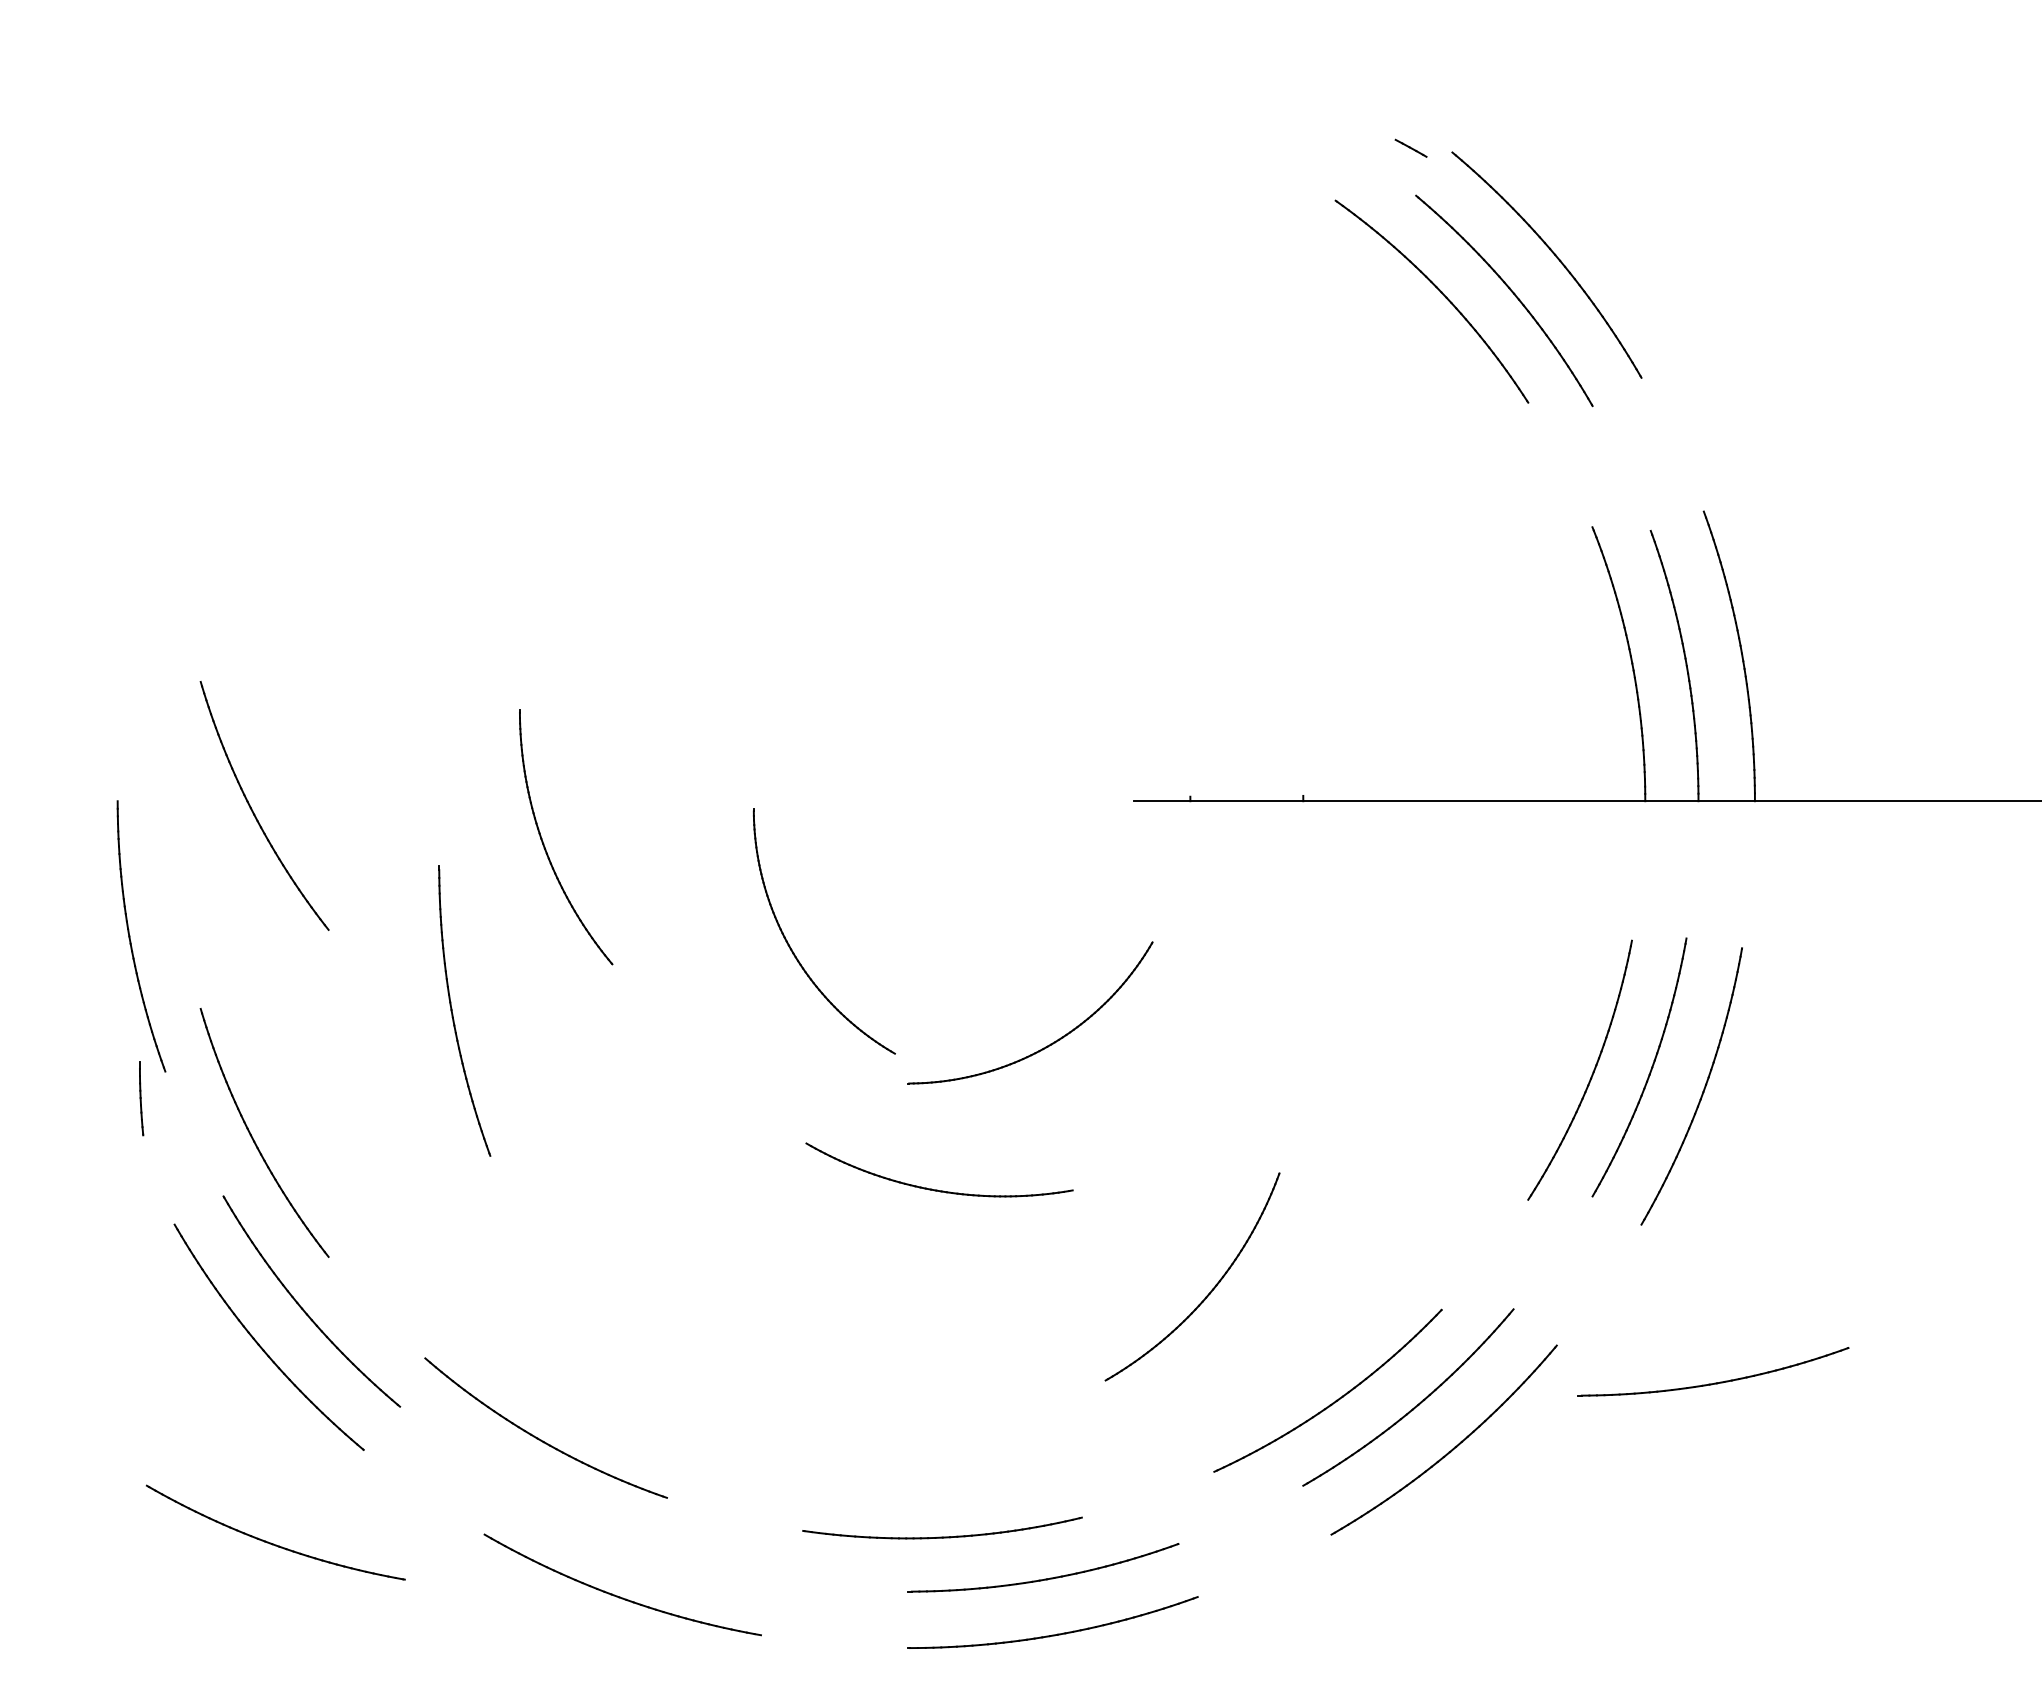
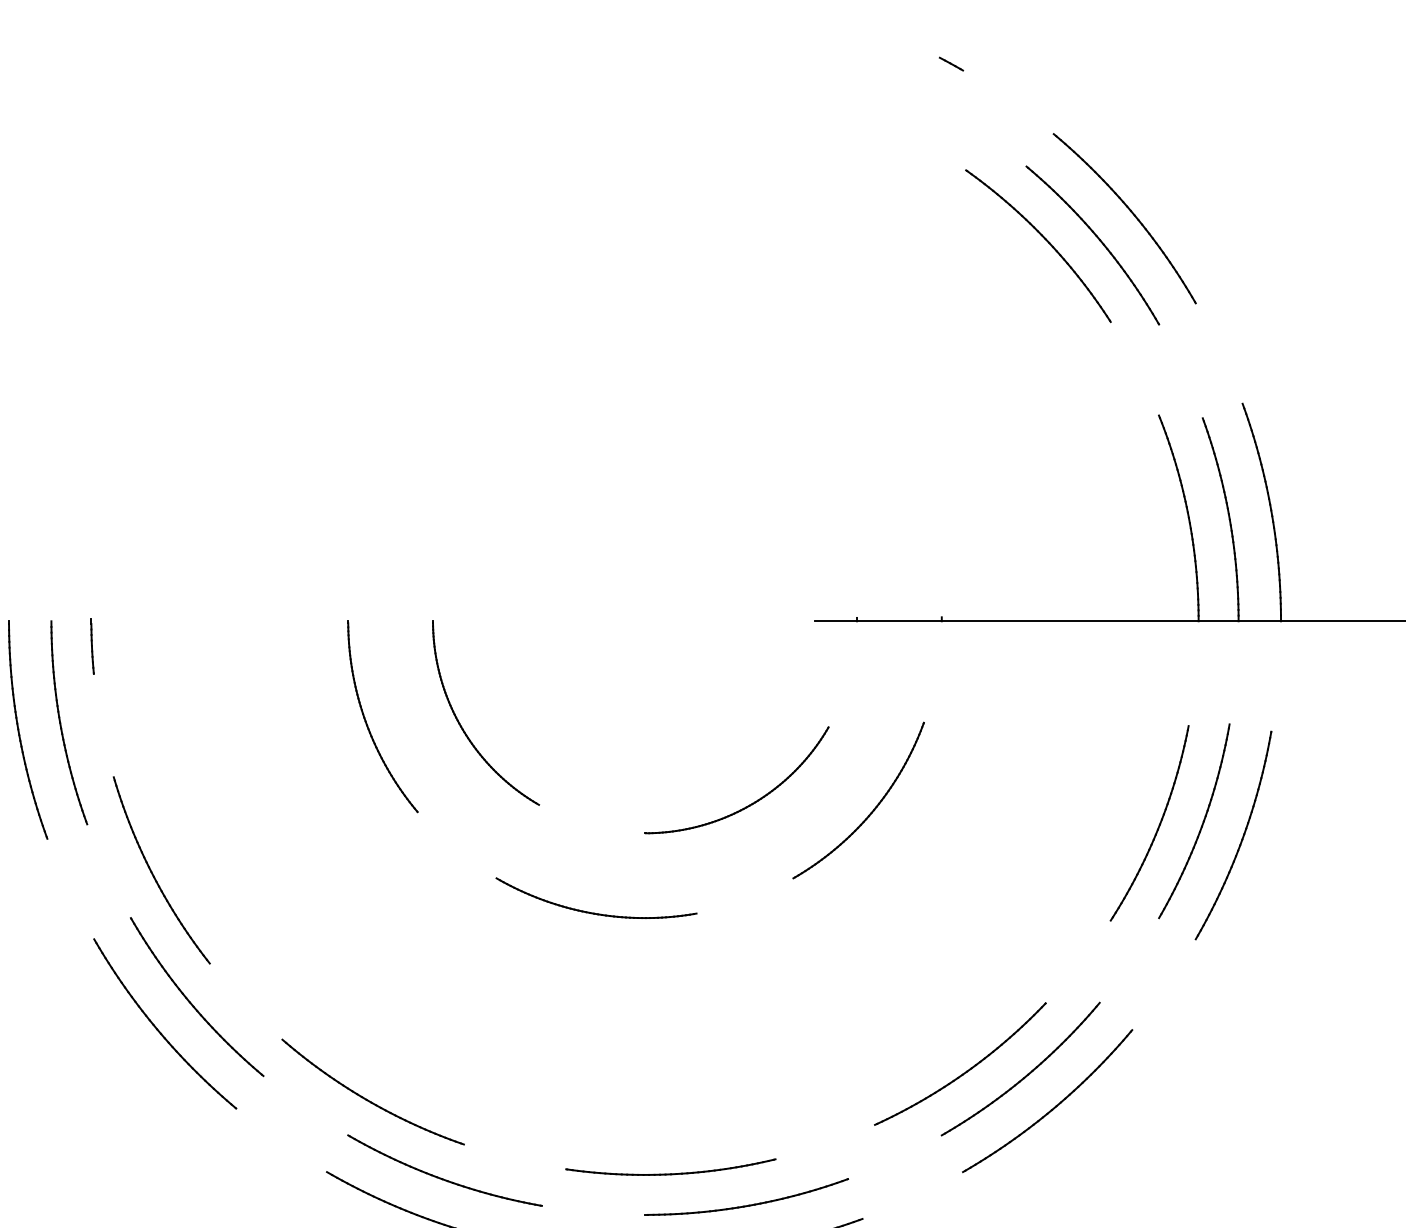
line: (1410, 147) -> (950, 63), moved
part: (253, 810) -> (153, 628), removed
part: (544, 843) -> (366, 721), moved
part: (791, 947) -> (461, 725), moved
part: (453, 1013) -> (19, 731), moved
part: (141, 1098) -> (92, 646), moved
part: (937, 1189) -> (595, 912), moved
part: (1211, 1289) -> (872, 810), moved
part: (1714, 1382) -> (1250, 1057), removed
part: (271, 1542) -> (441, 1177), moved

